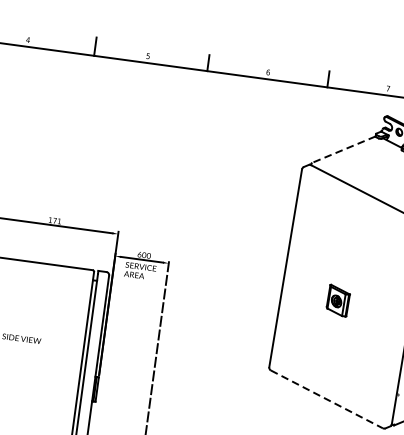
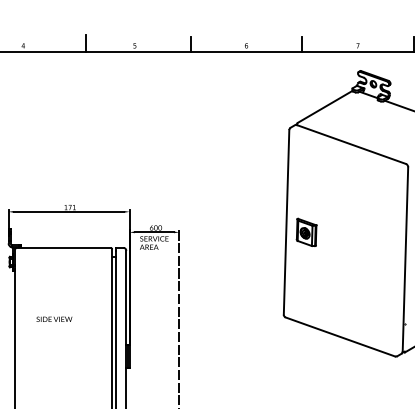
line: (344, 149) -> (325, 106), dashed -> solid
part: (338, 299) -> (306, 231), moved
line: (326, 399) -> (340, 337), dashed -> solid

